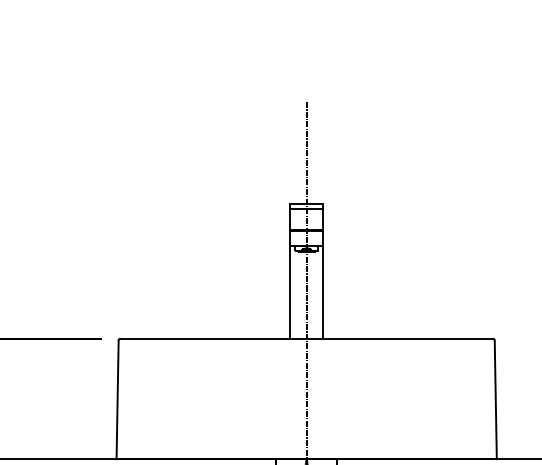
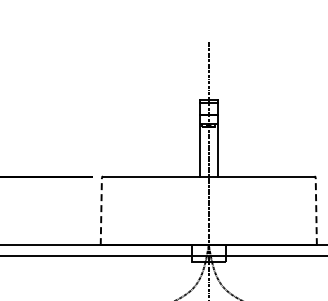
line: (117, 400) -> (101, 211), solid -> dashed
line: (496, 400) -> (316, 211), solid -> dashed

